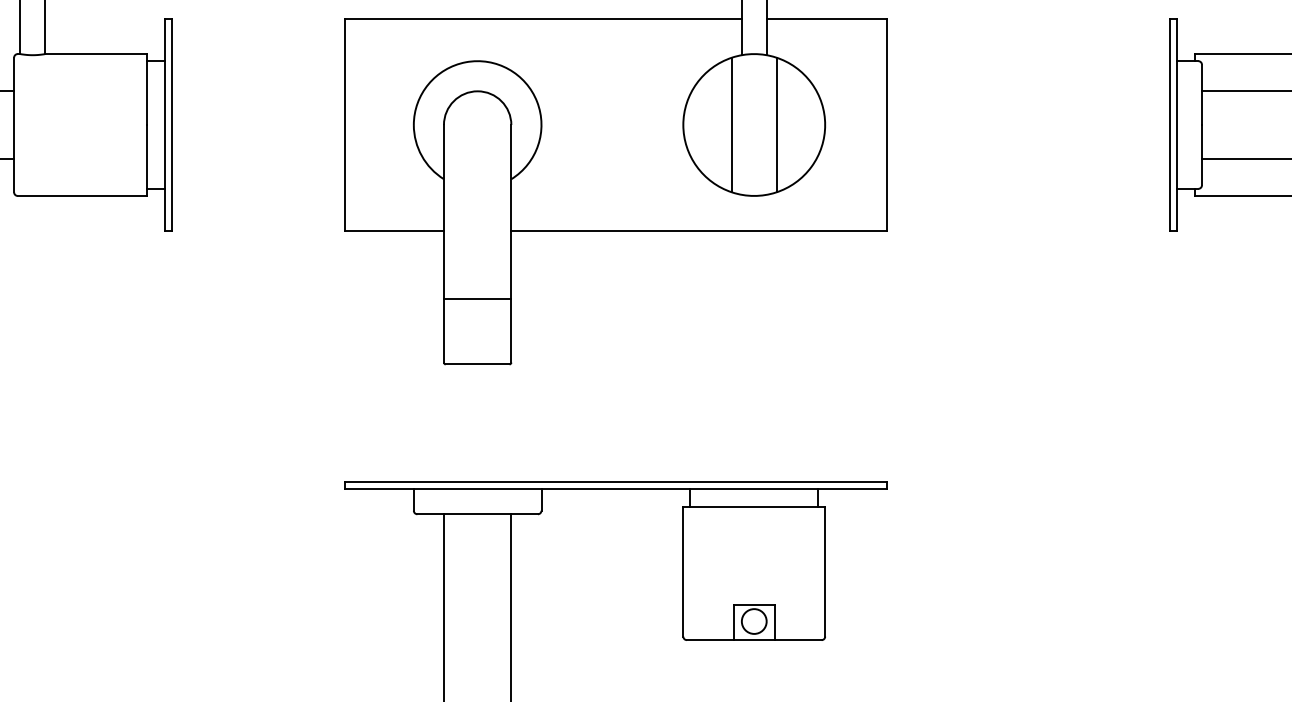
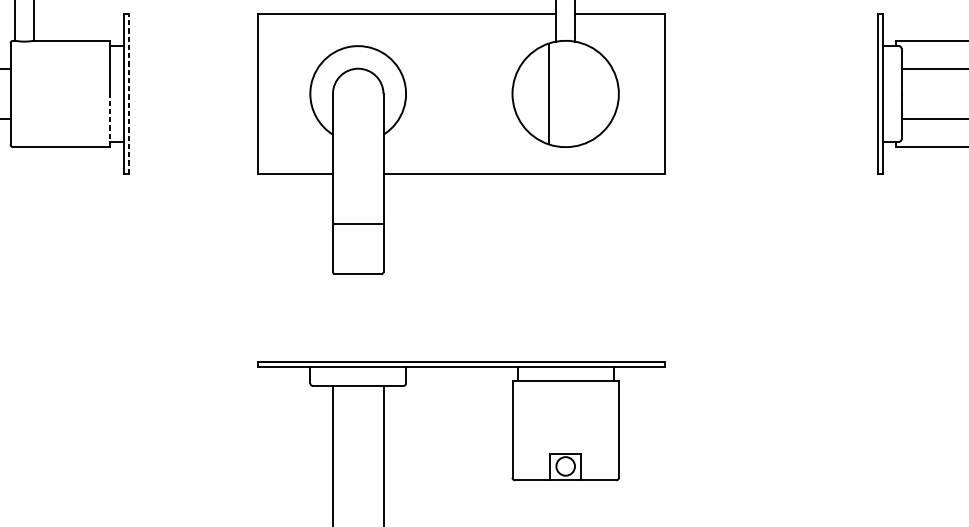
line: (171, 124) -> (128, 93), solid -> dashed
line: (776, 124) -> (582, 93), removed
line: (147, 159) -> (110, 119), solid -> dashed

